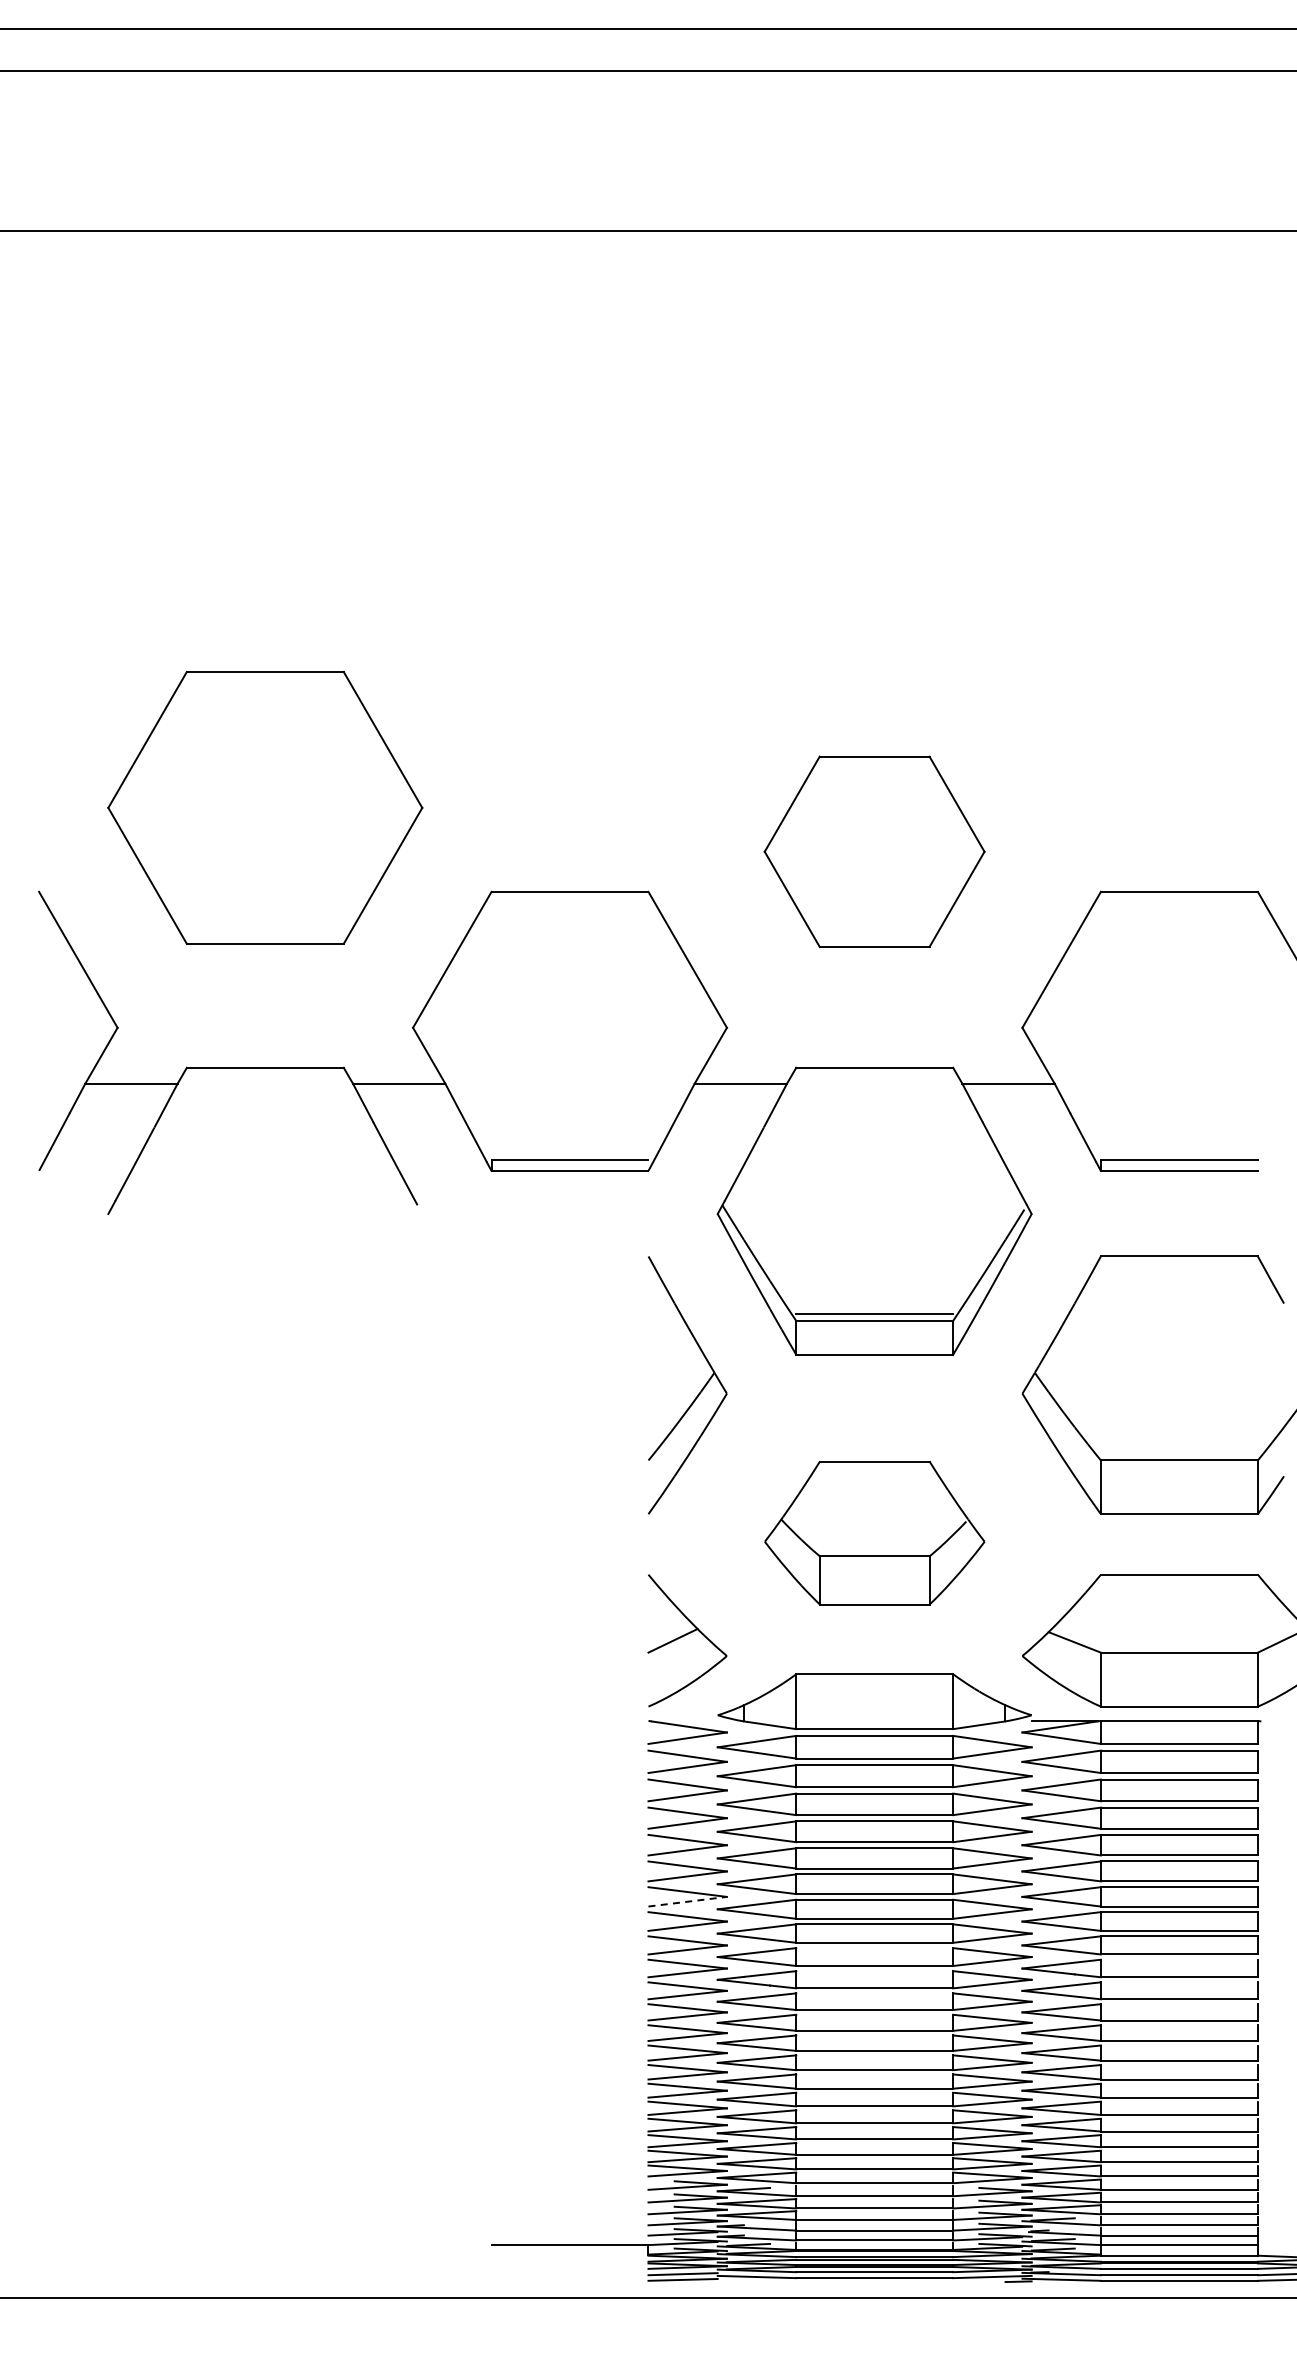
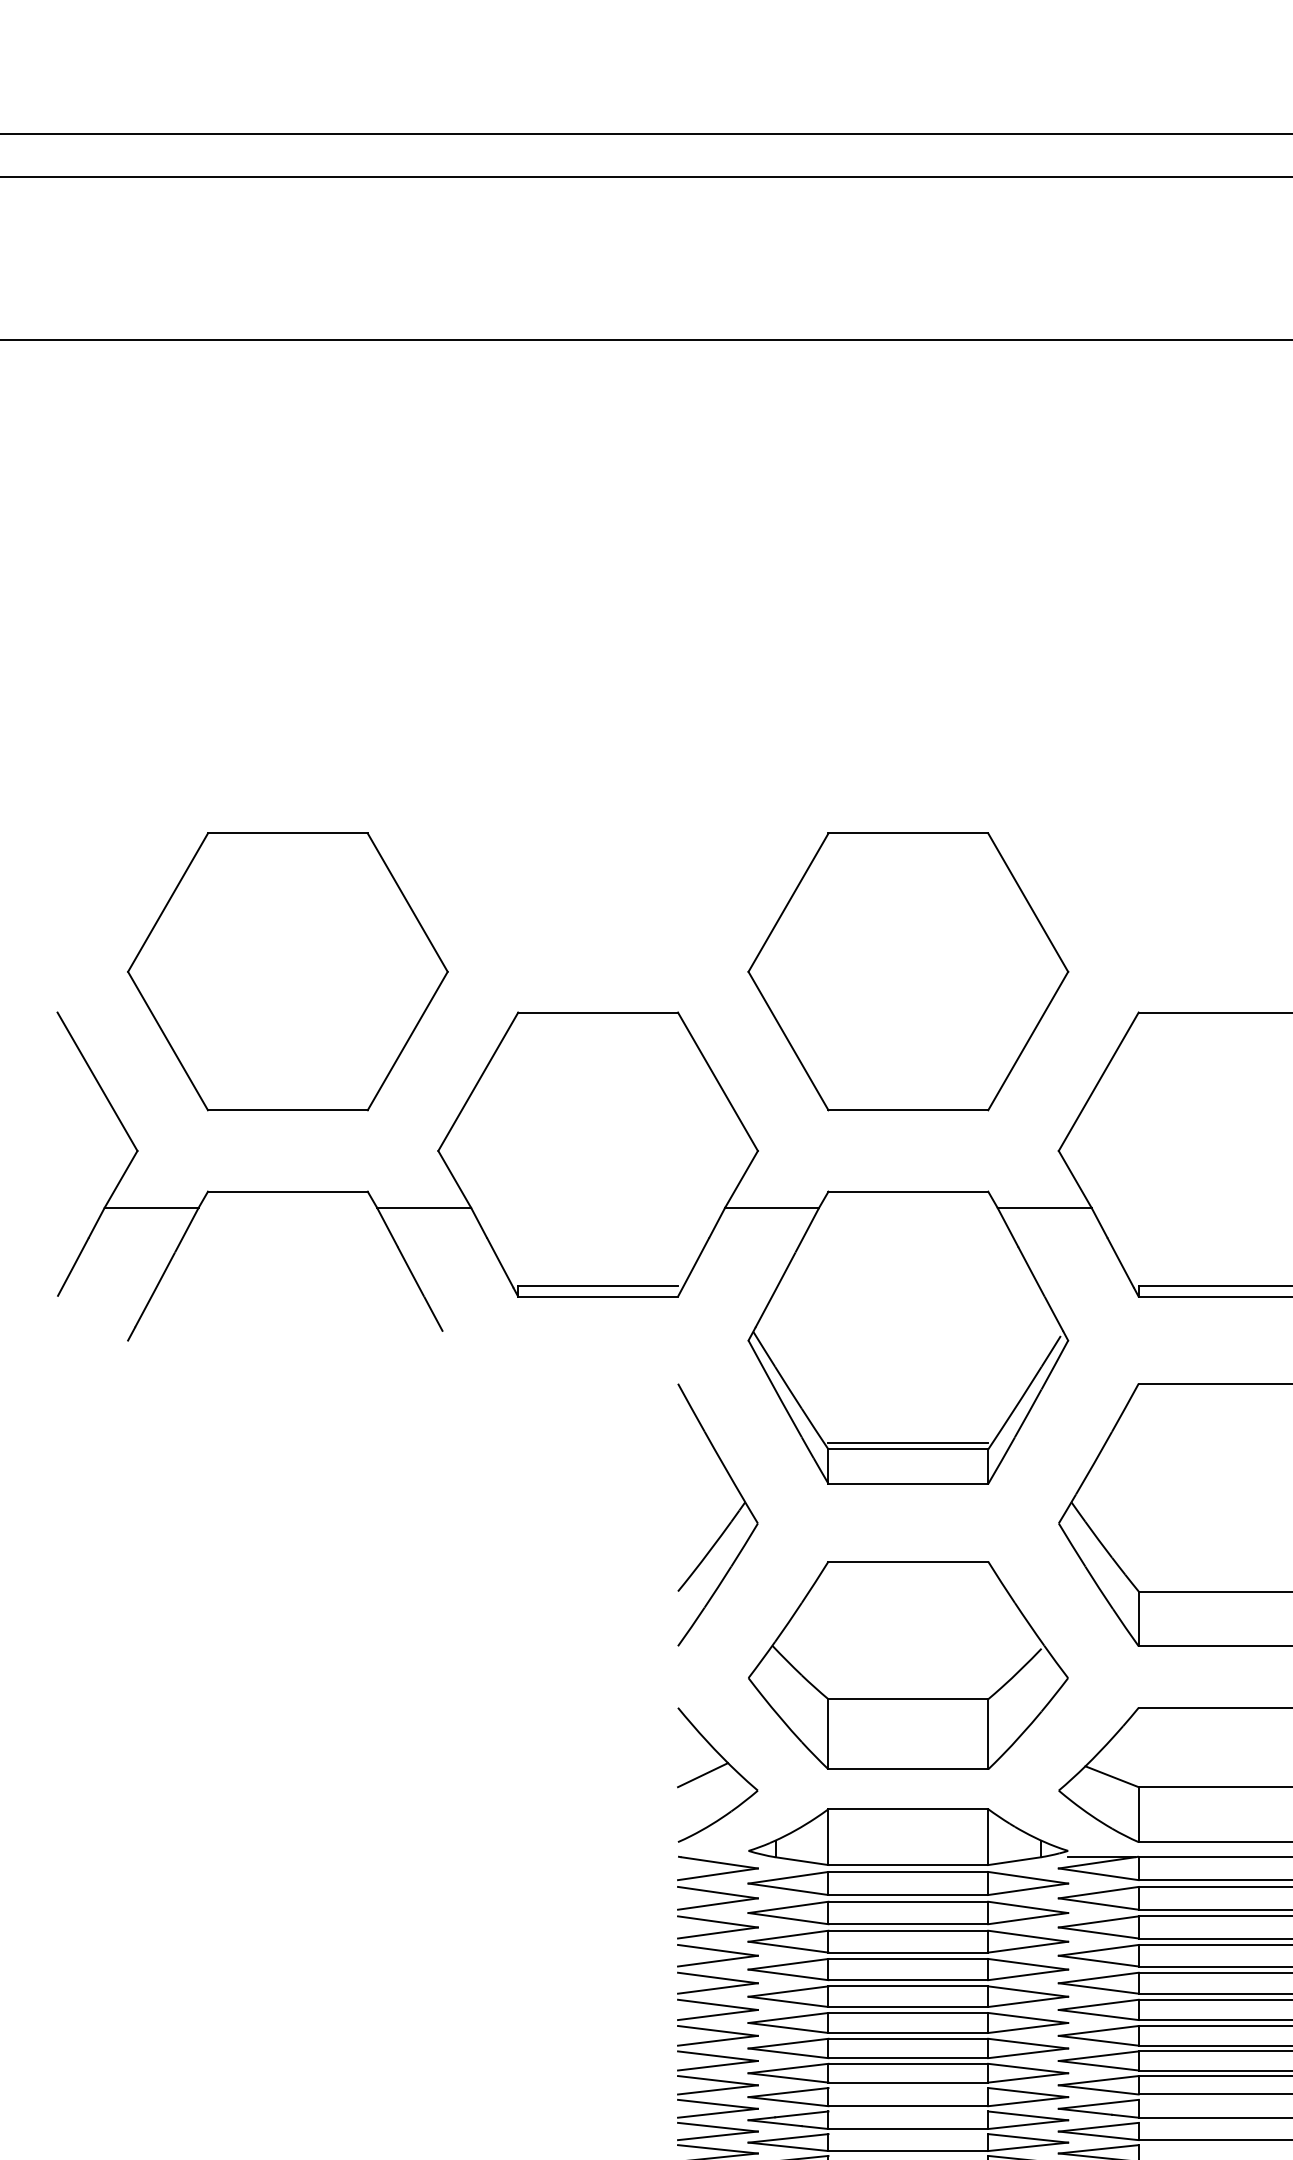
part: (265, 807) -> (288, 971), moved
part: (874, 851) -> (908, 971), size x1.43
part: (874, 1532) -> (908, 1664), size x1.43
line: (687, 1901) -> (717, 2040), dashed -> solid

